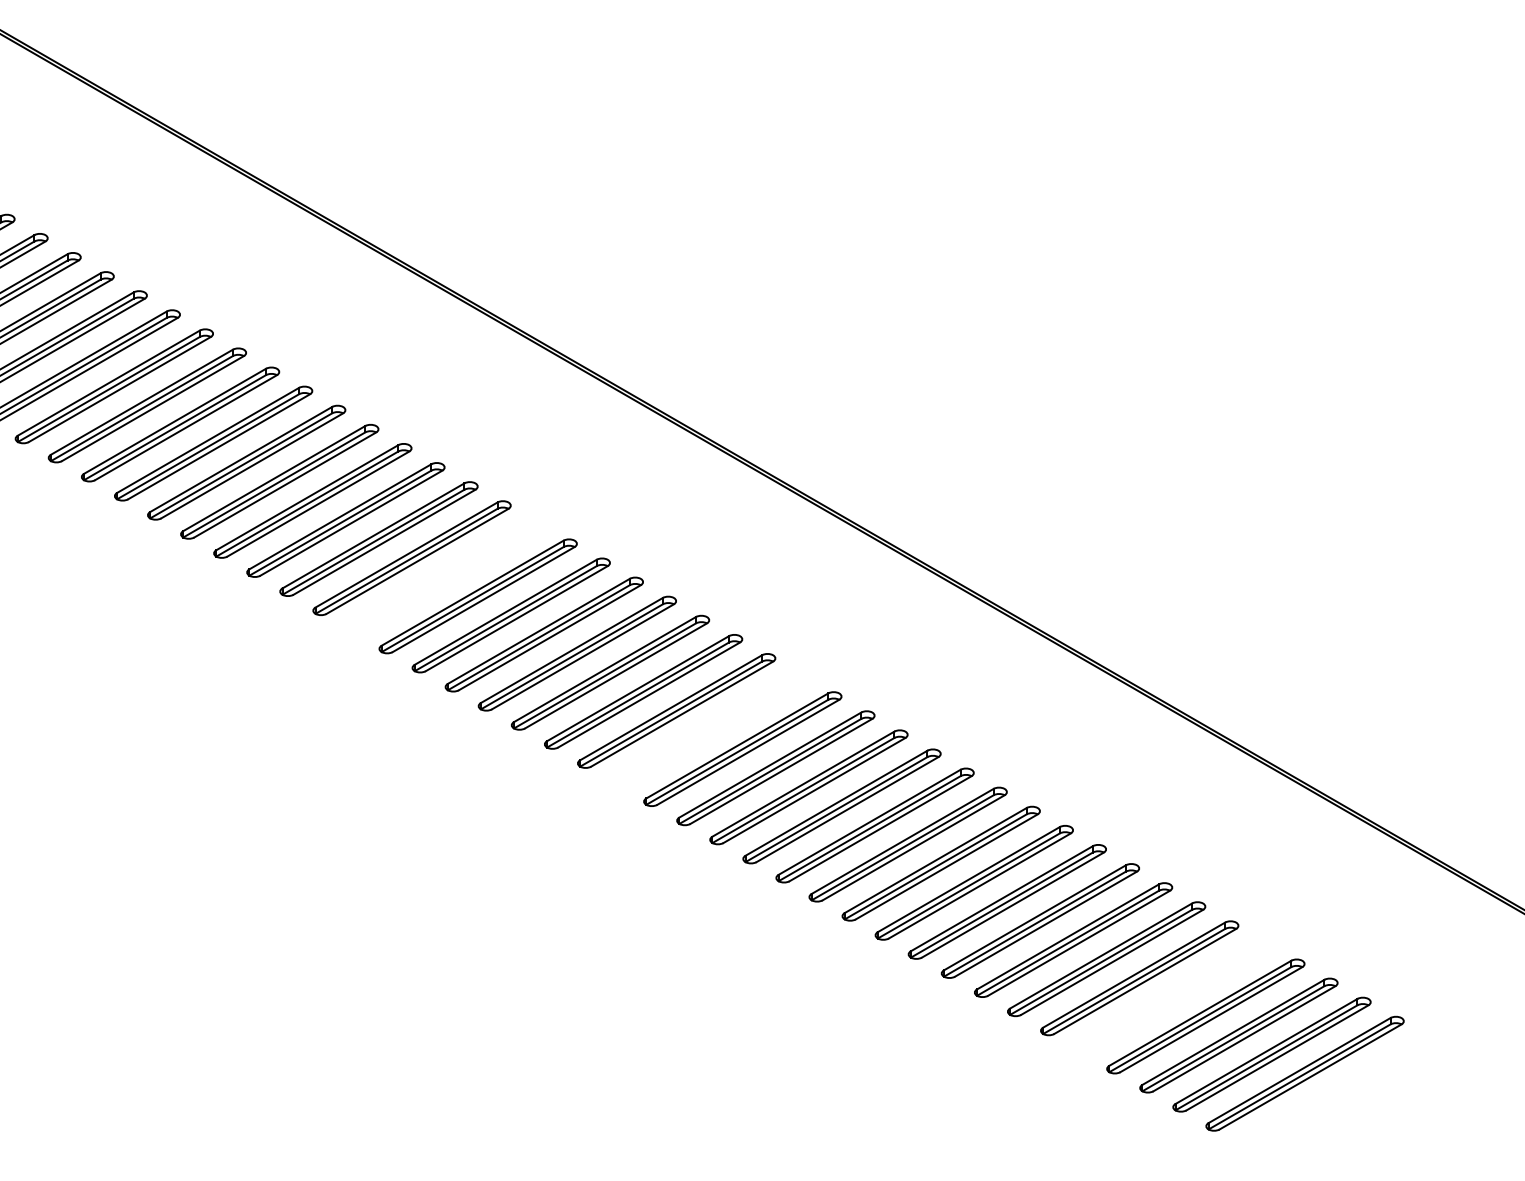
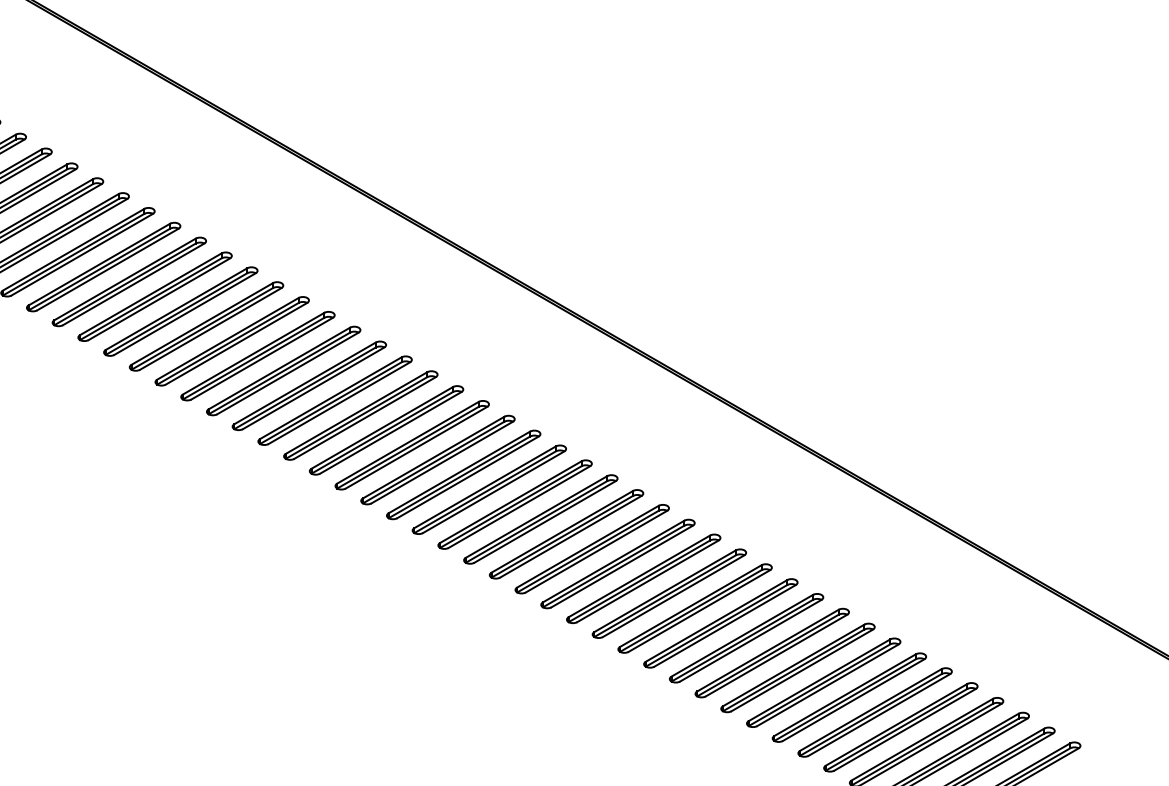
part: (444, 577) -> (334, 400), added
part: (709, 729) -> (540, 519), added
part: (1172, 997) -> (900, 727), added

